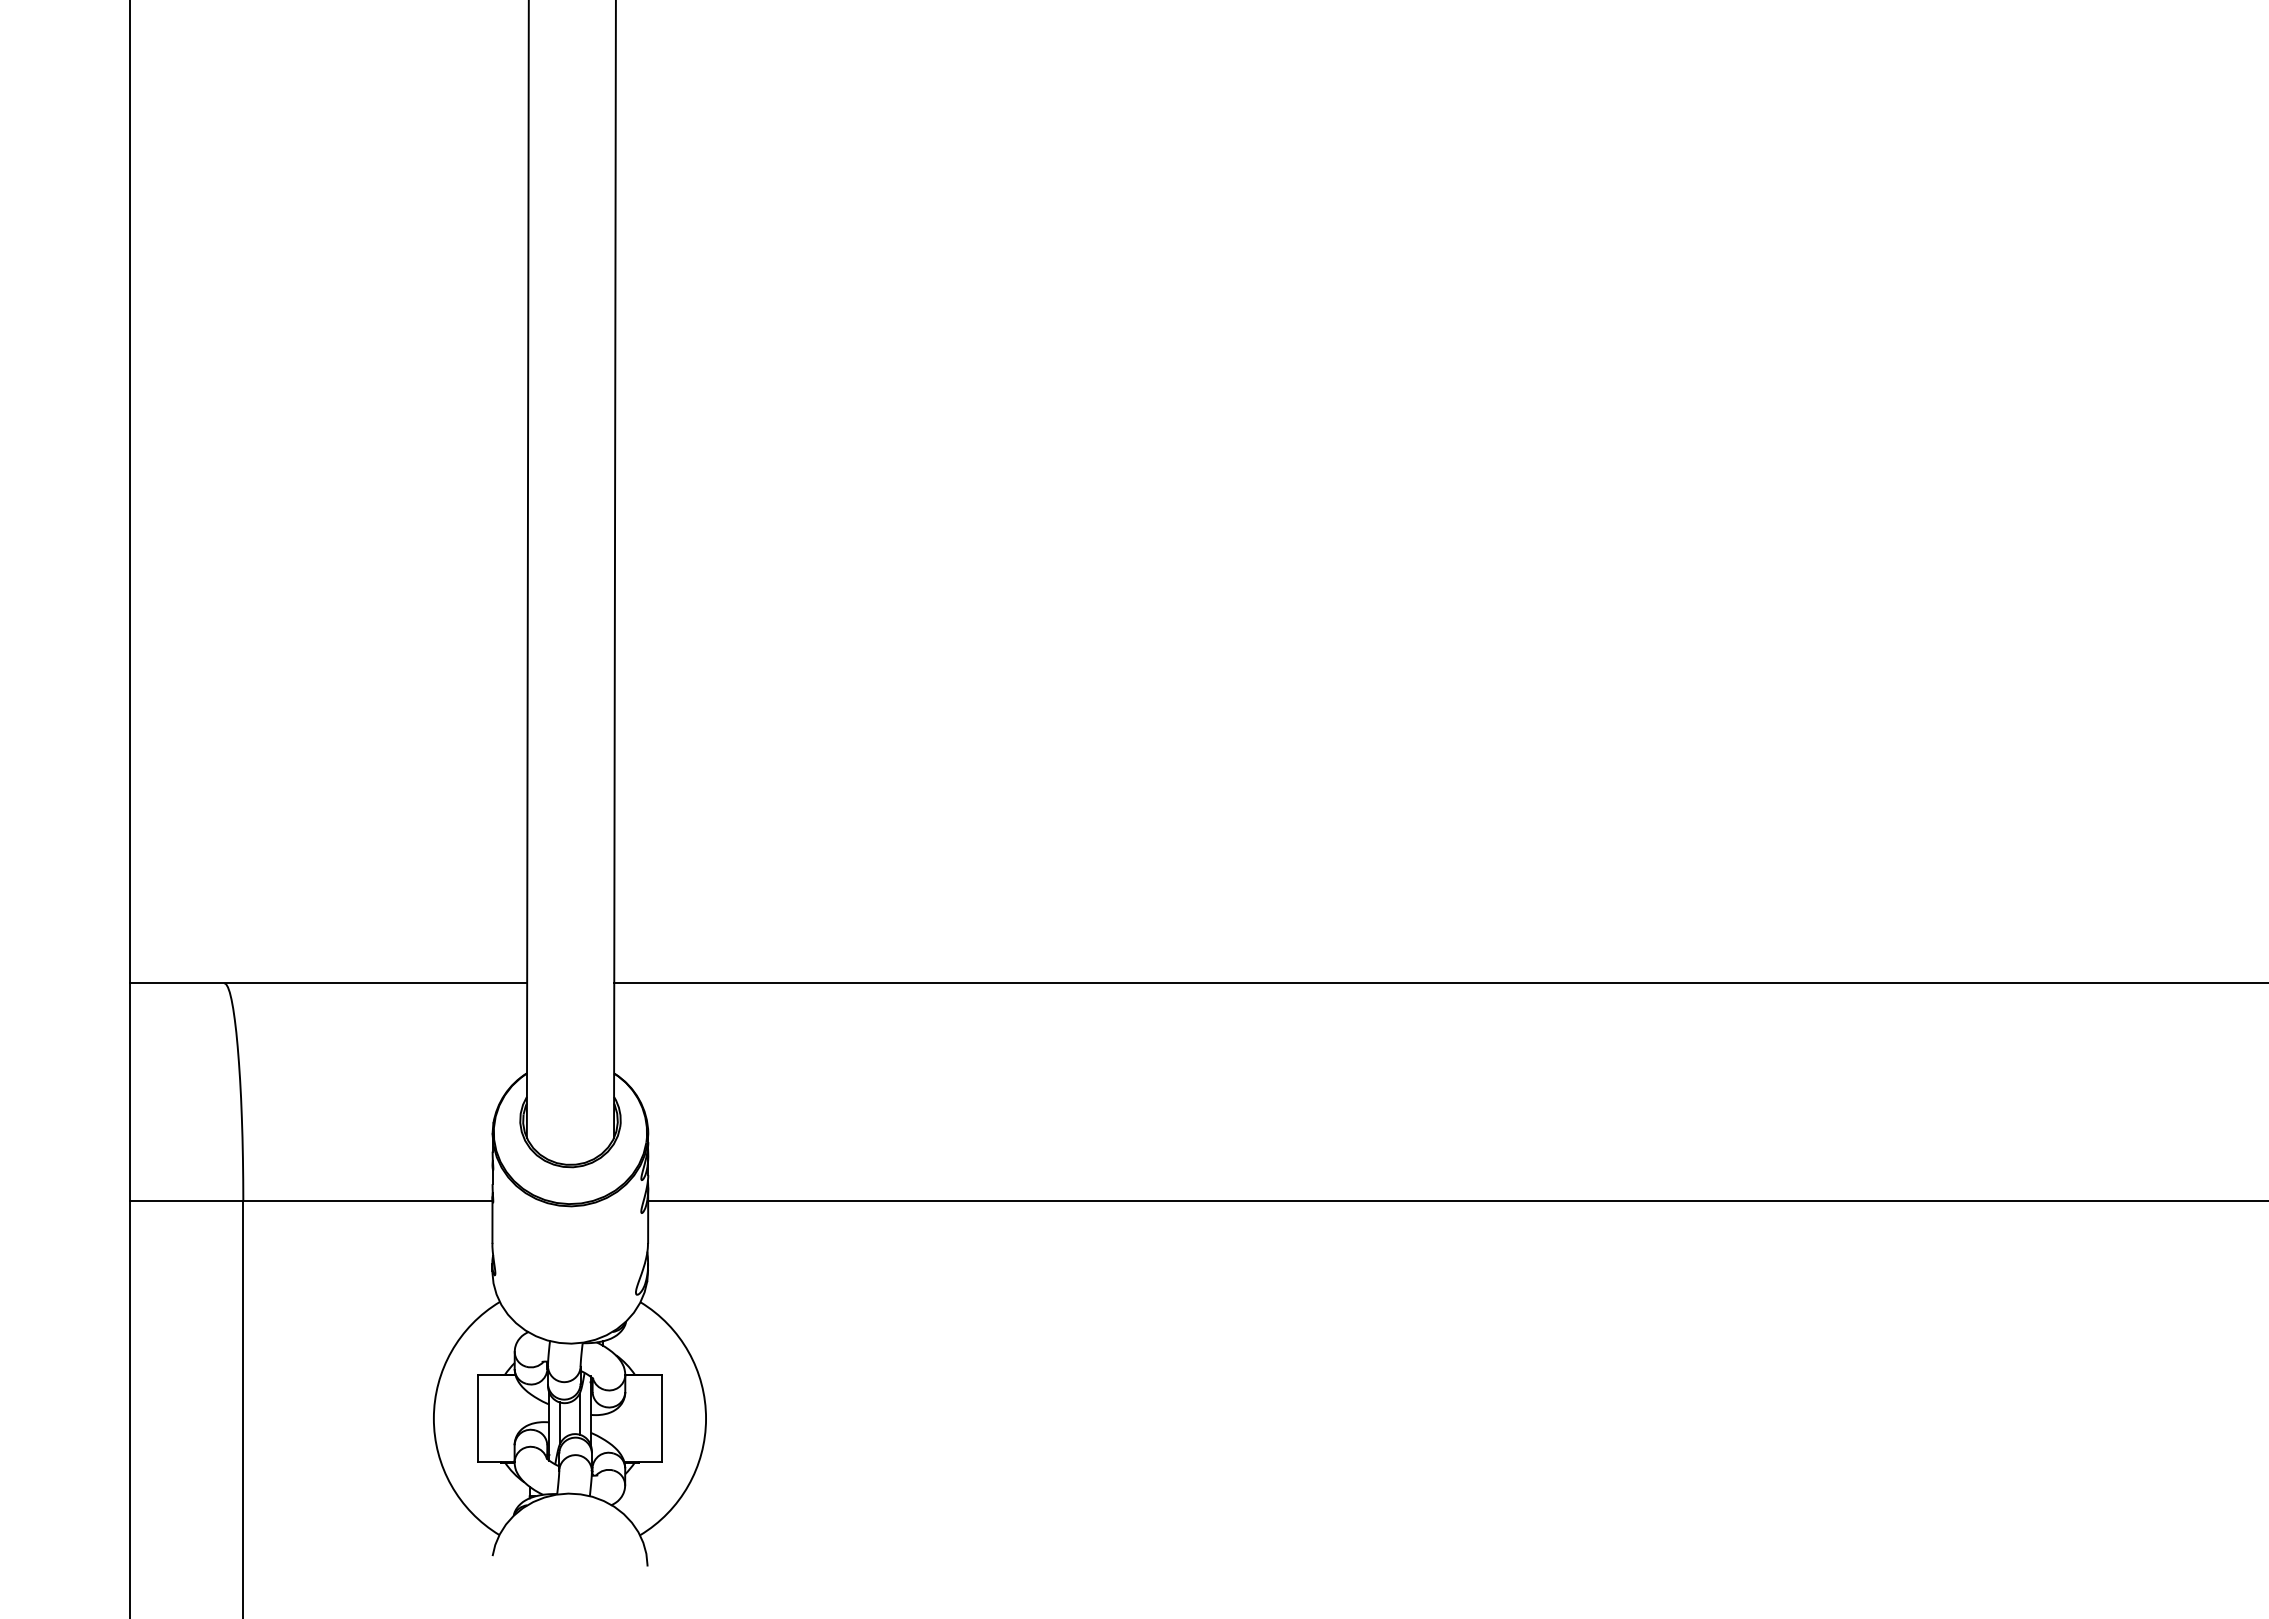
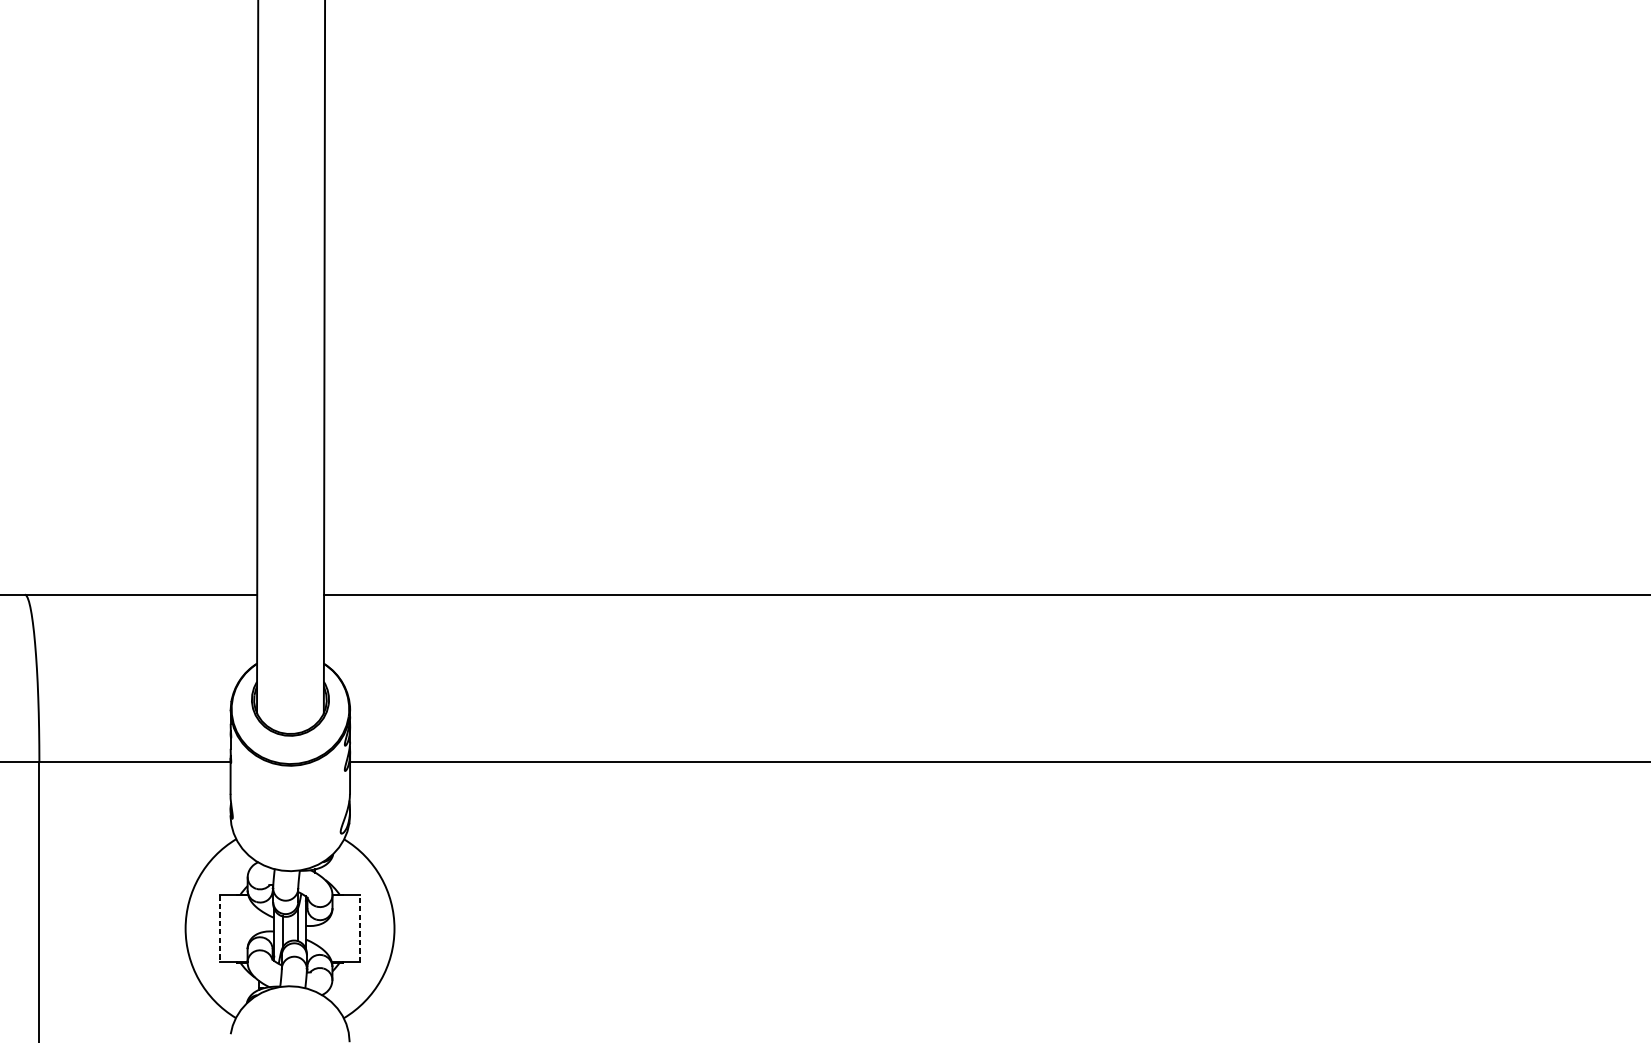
line: (478, 1418) -> (219, 928), solid -> dashed
line: (661, 1418) -> (360, 928), solid -> dashed

